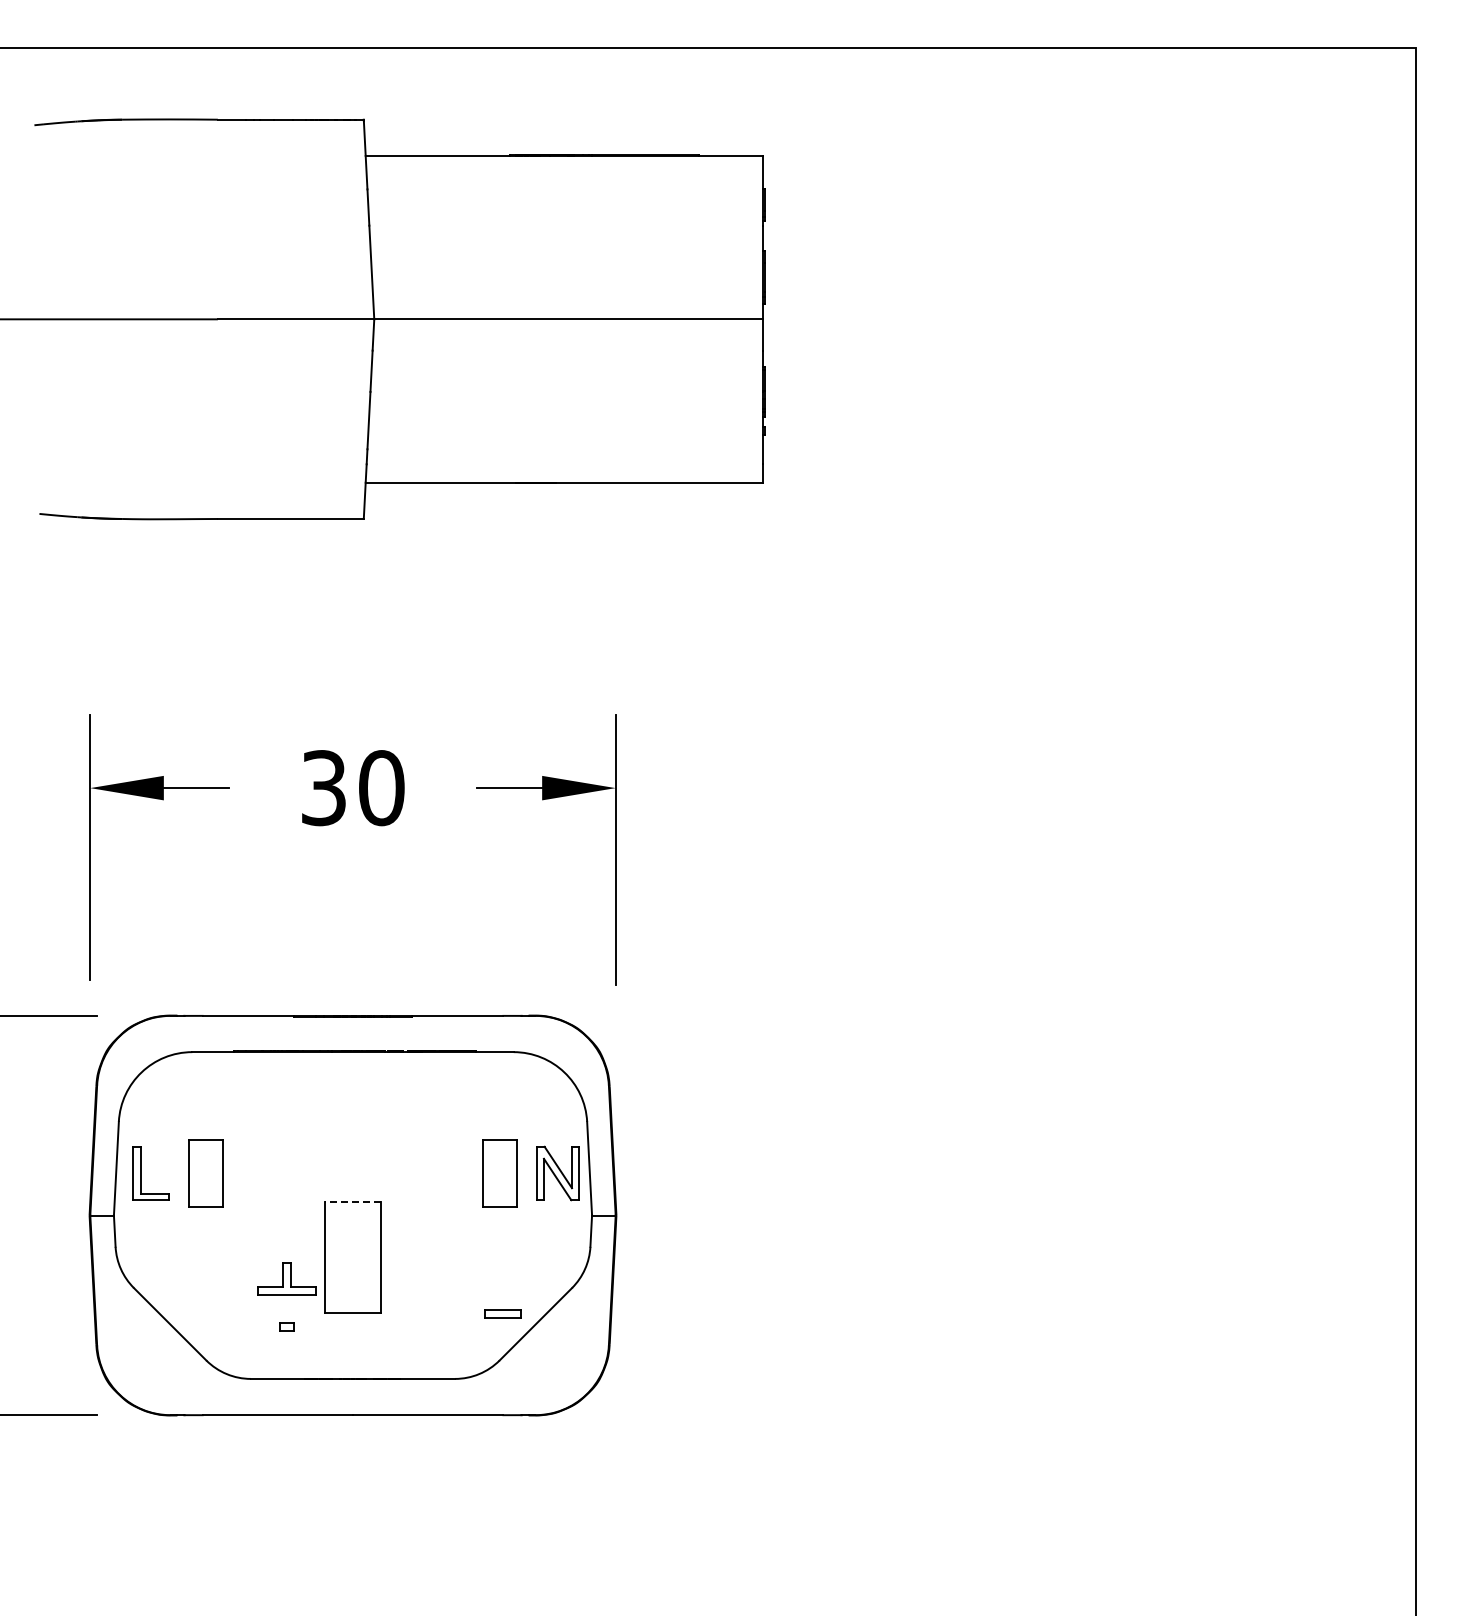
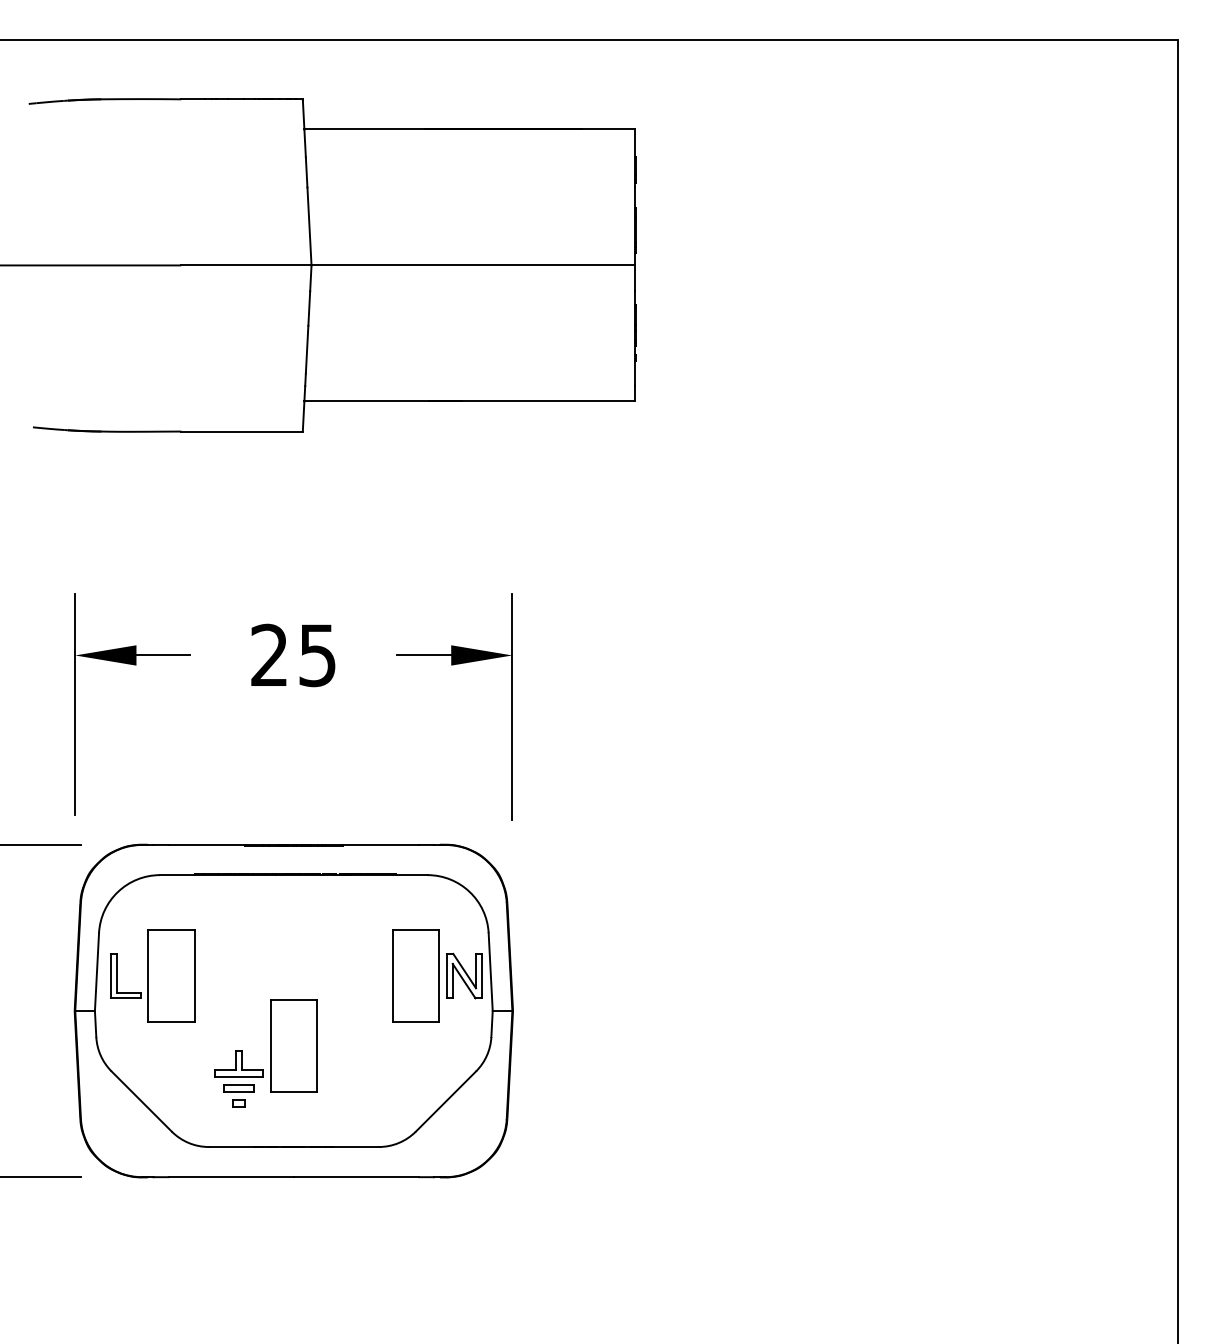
text: (353, 788) -> (294, 655), 30 -> 25
part: (205, 1173) -> (171, 976), size x1.67
part: (499, 1173) -> (415, 976), size x1.67
line: (353, 1202) -> (294, 1000), dashed -> solid
part: (502, 1313) -> (238, 1088), moved

